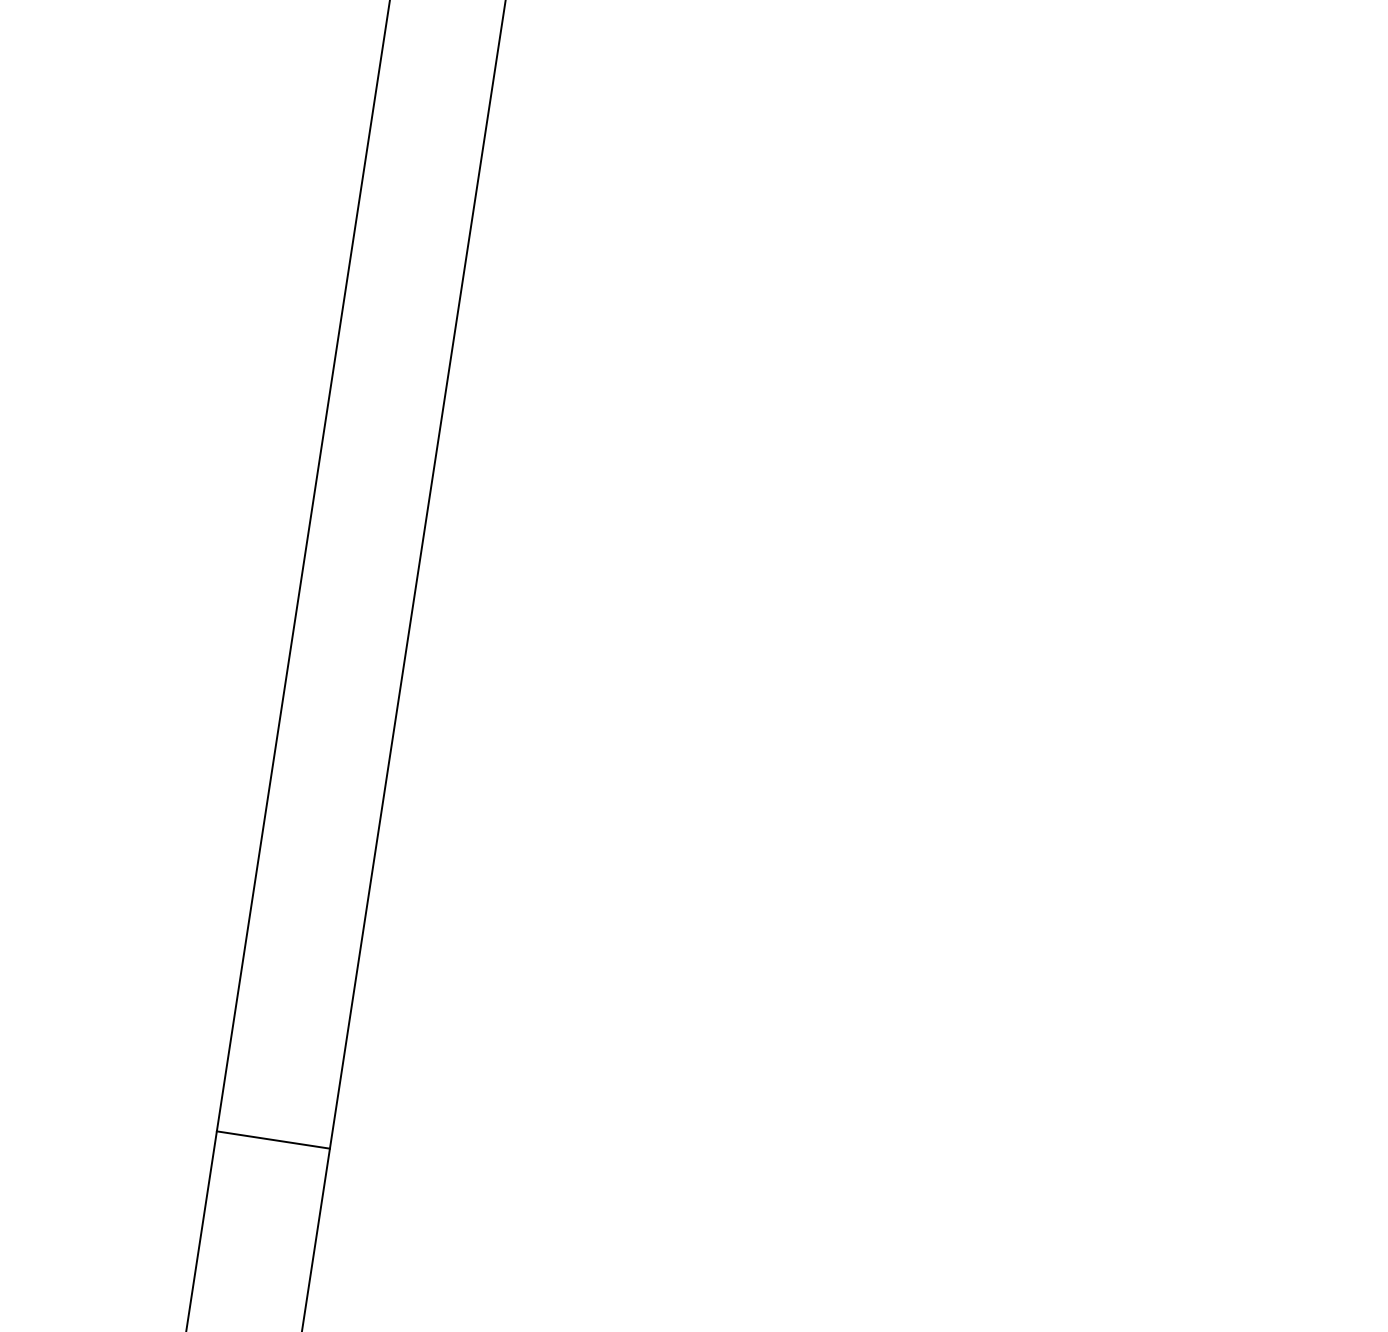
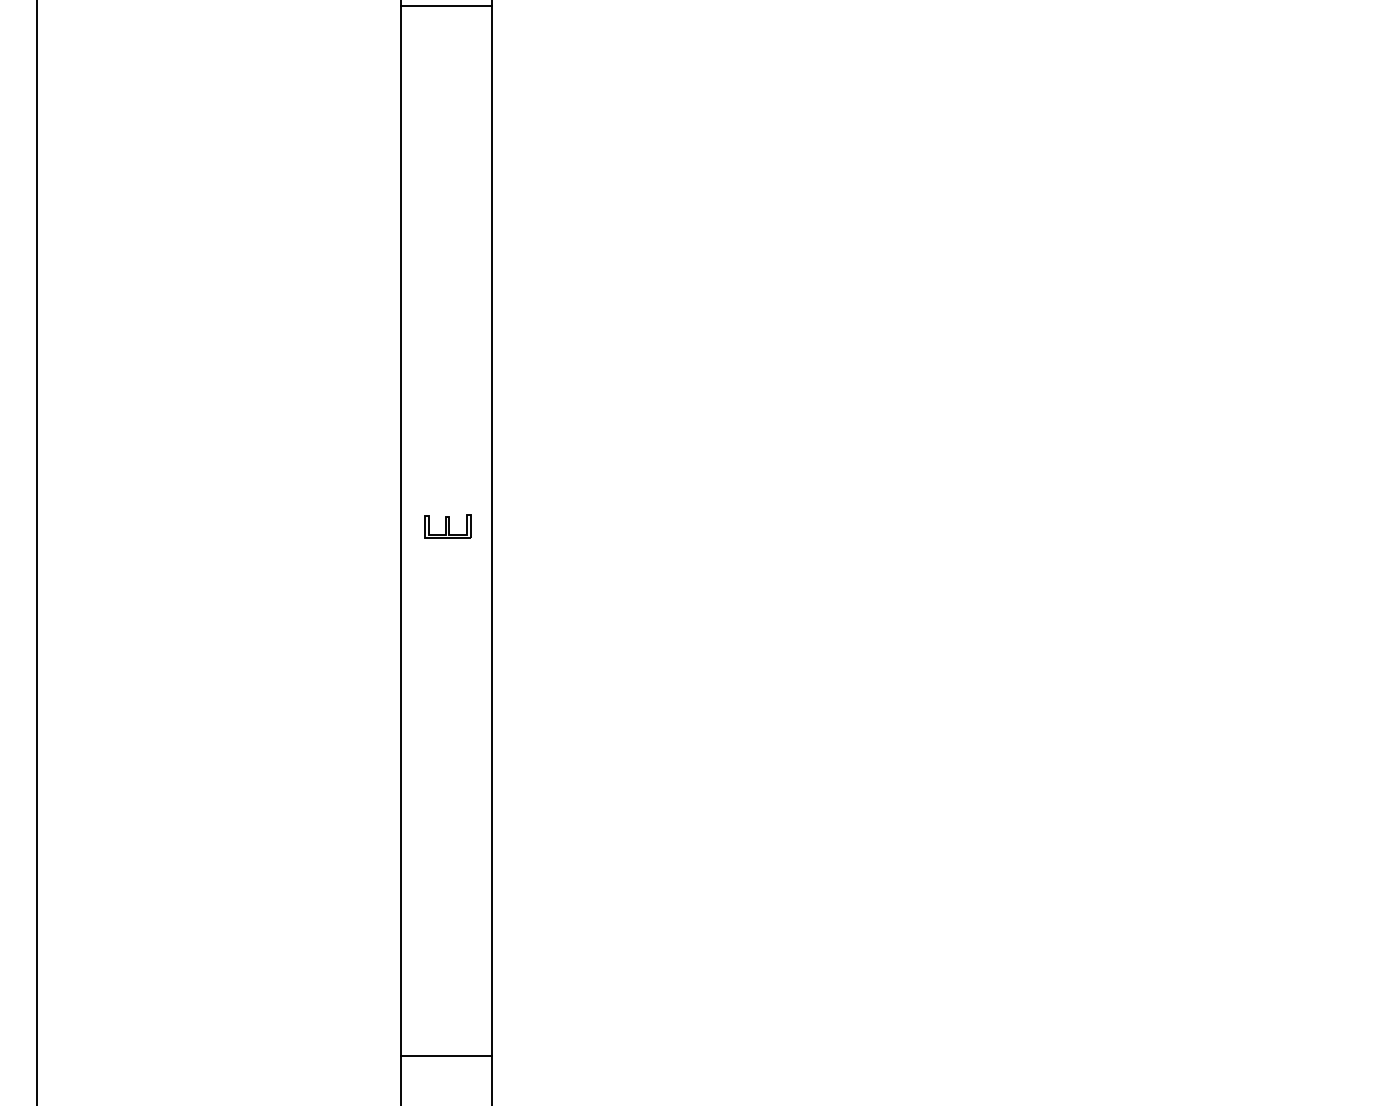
part: (369, 525) -> (447, 526), added
line: (272, 1139) -> (445, 1055), moved

